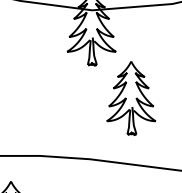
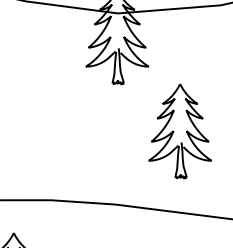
part: (130, 98) -> (179, 131), moved

